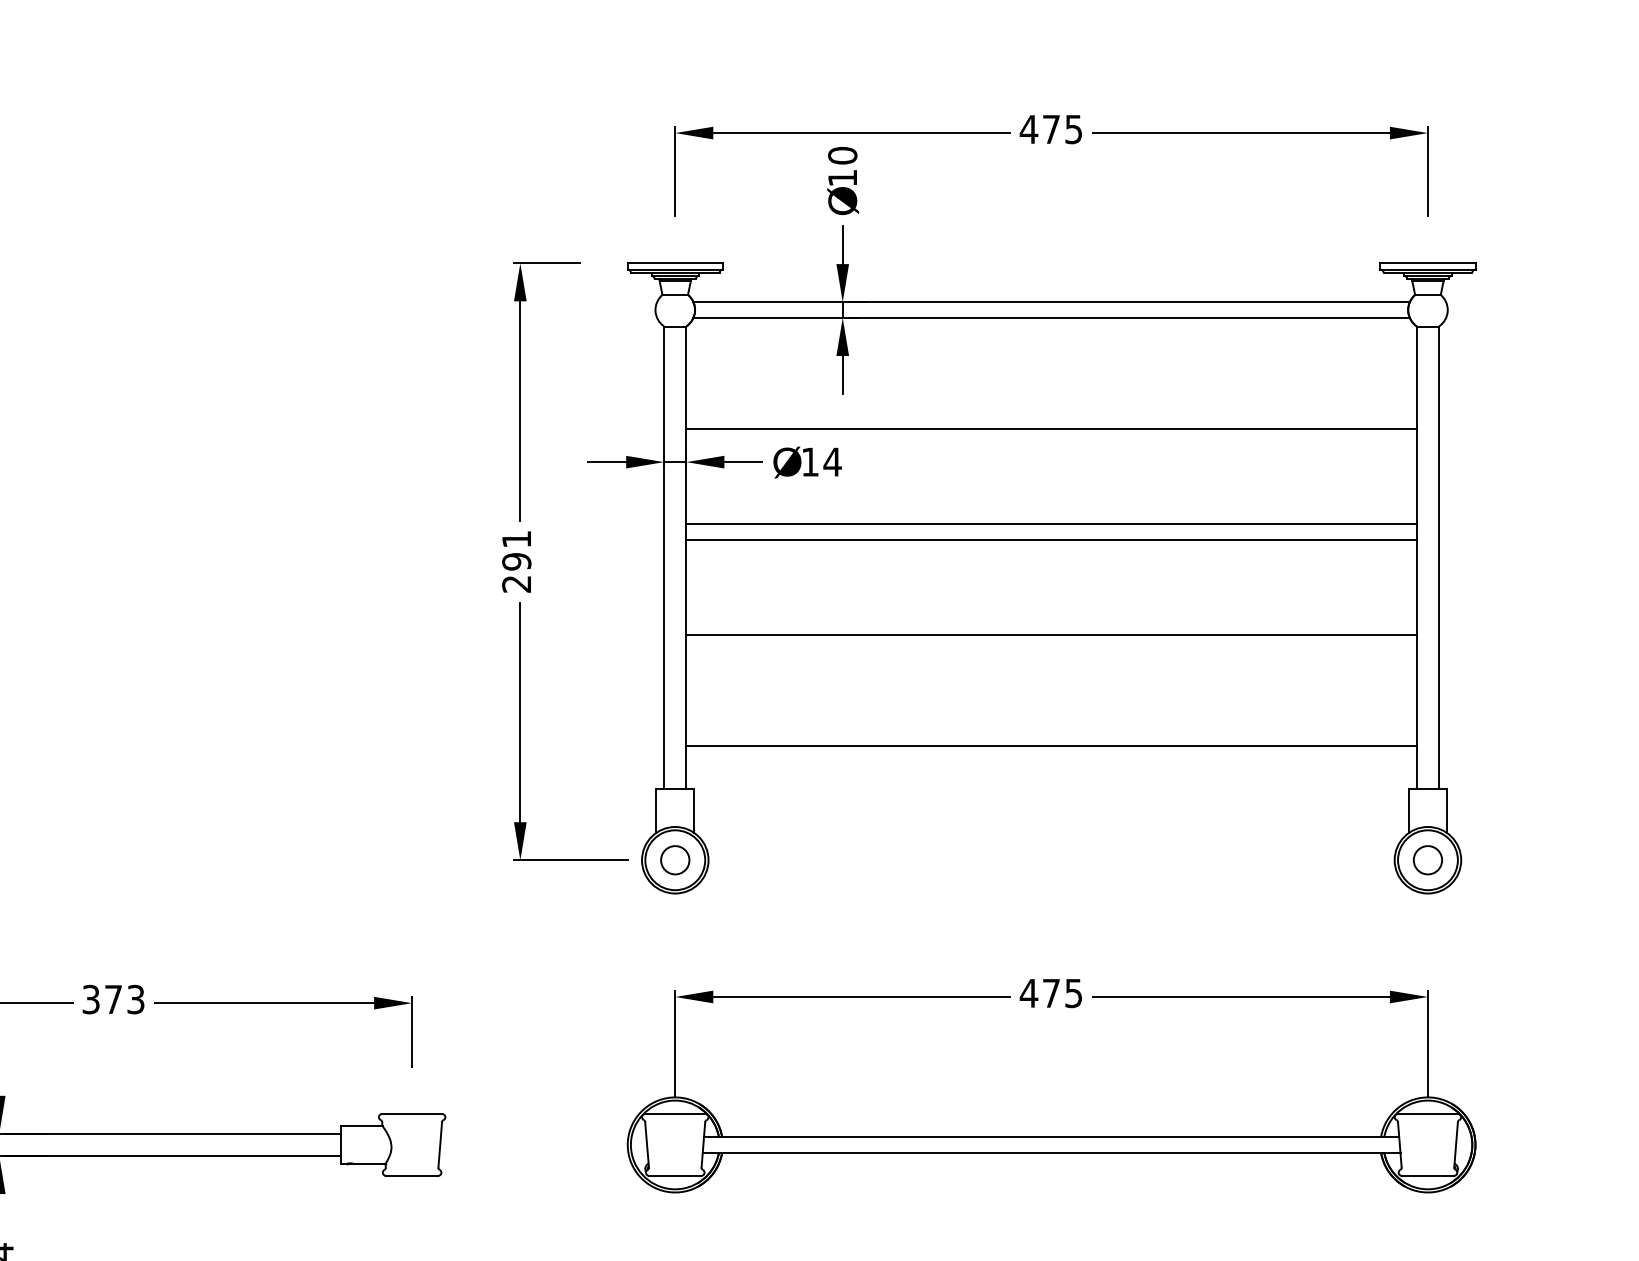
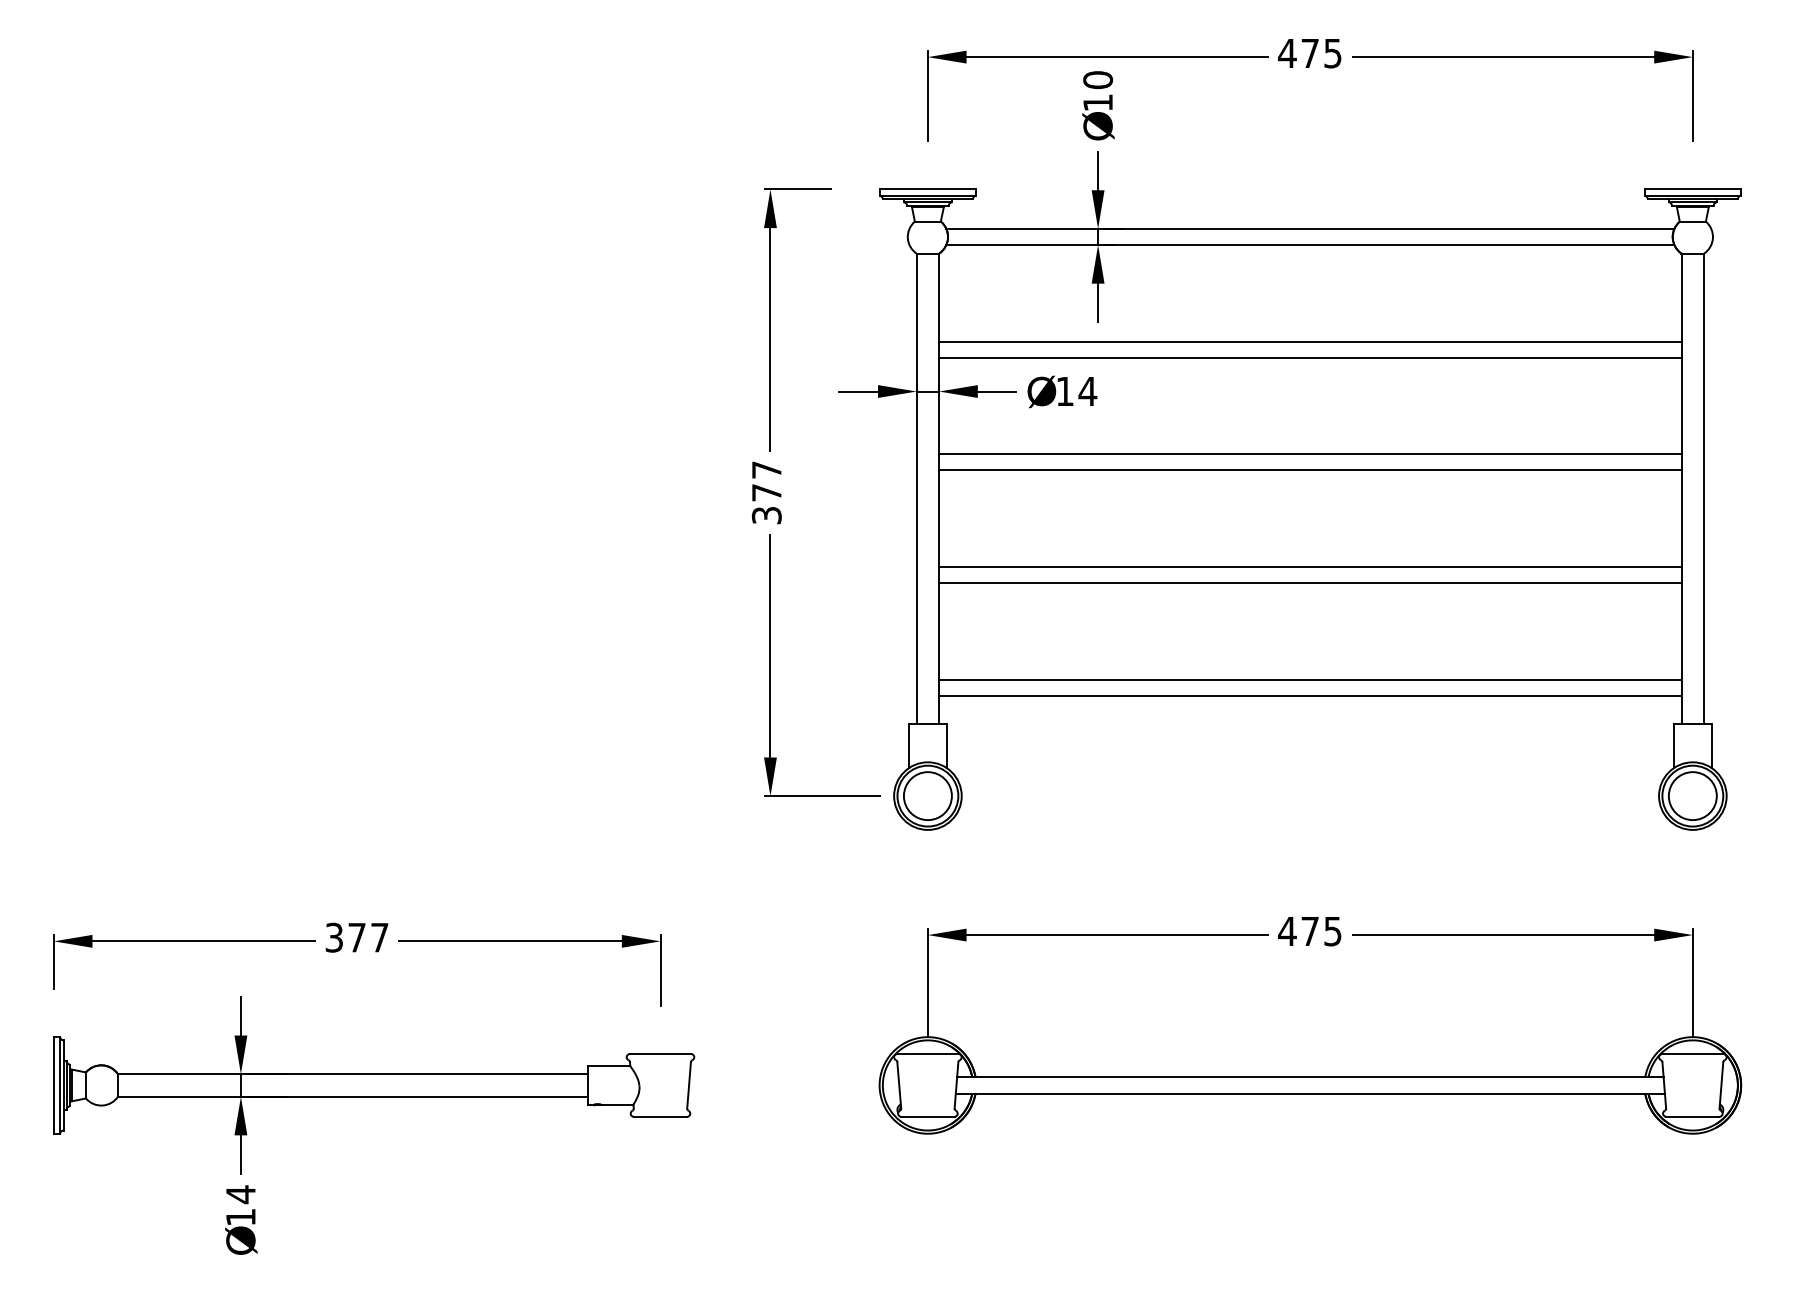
line: (1051, 412) -> (1310, 341), added
text: (516, 561) -> (766, 492), 291 -> 377
line: (1051, 651) -> (1310, 583), added
line: (1051, 761) -> (1310, 695), added
circle: (674, 860) -> (927, 796), size x1.67
circle: (1427, 860) -> (1692, 796), size x1.67
text: (135, 999) -> (379, 937), 373 -> 377

